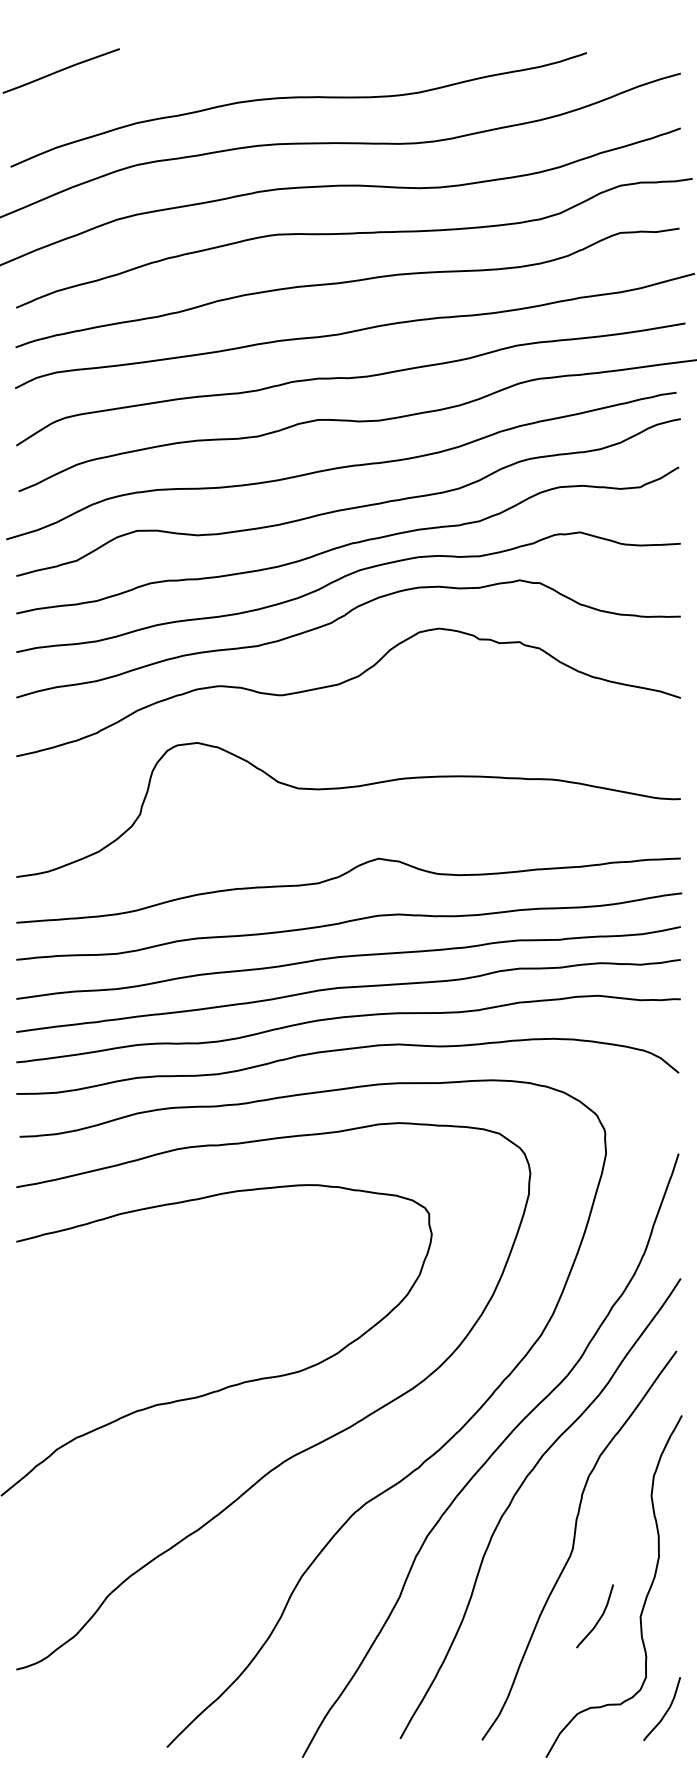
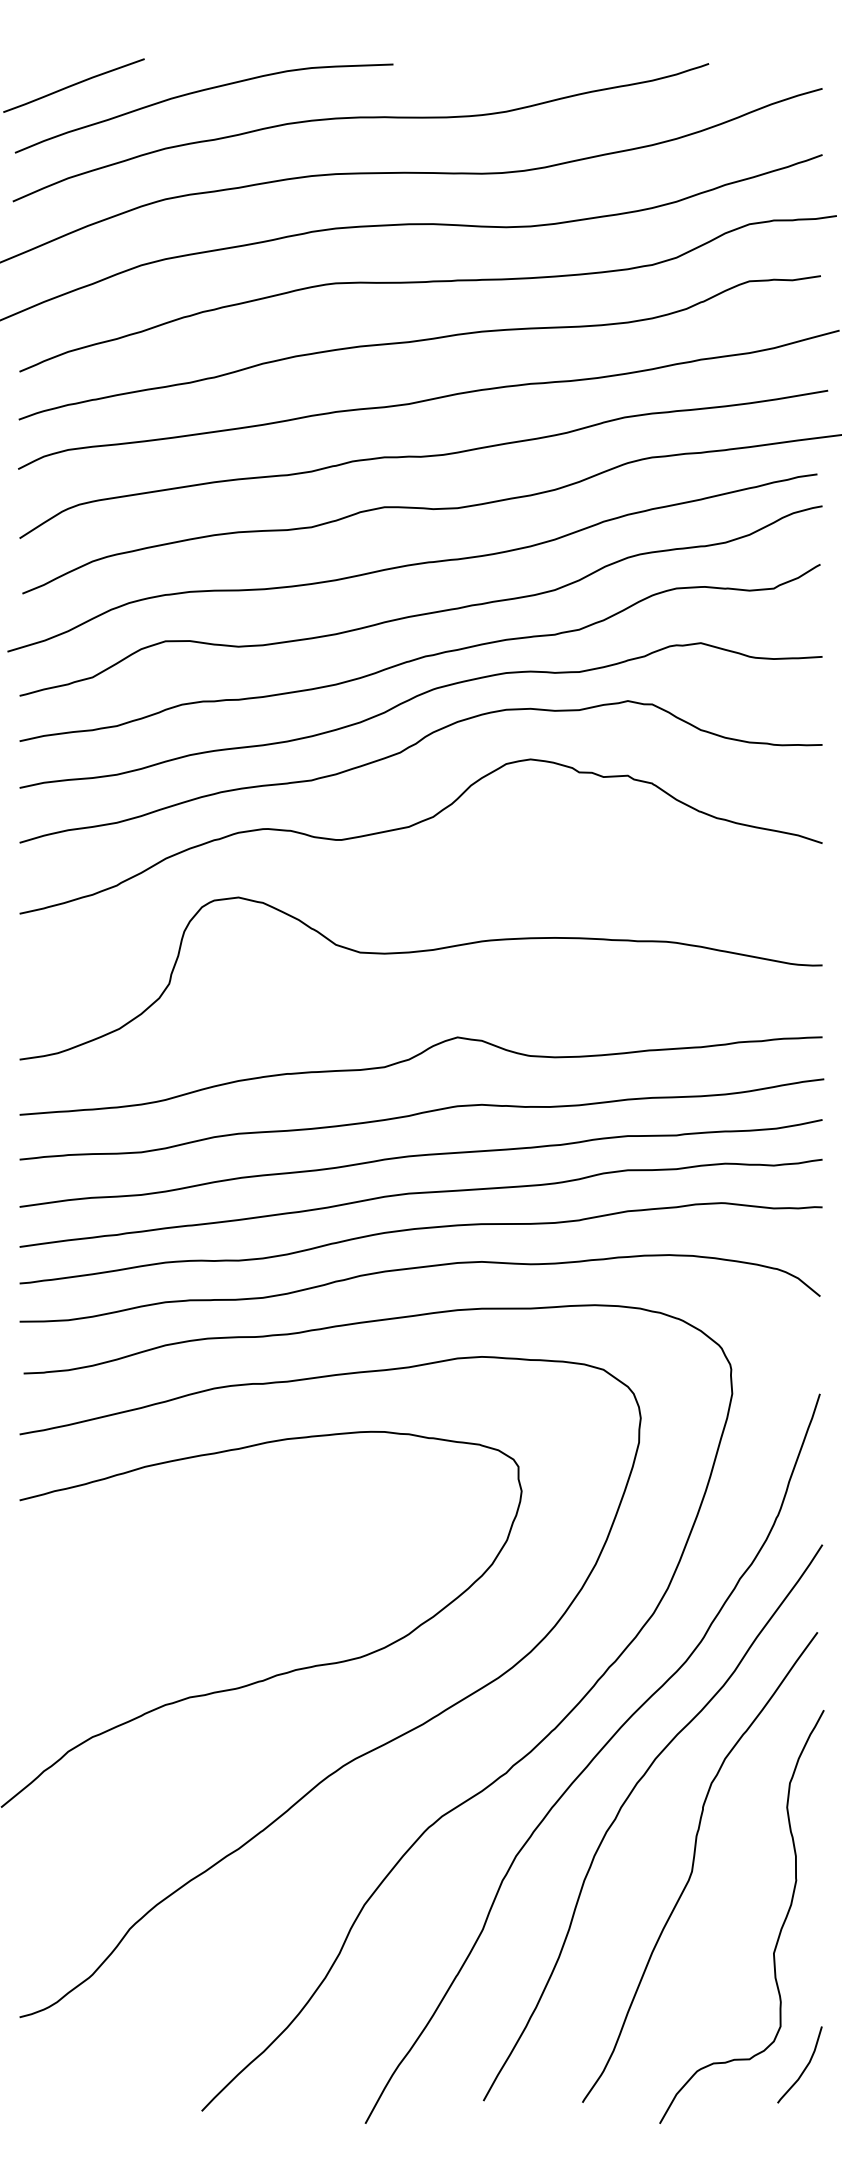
curve: (165, 76) -> (199, 92), added
curve: (599, 1617) -> (724, 1954), removed

